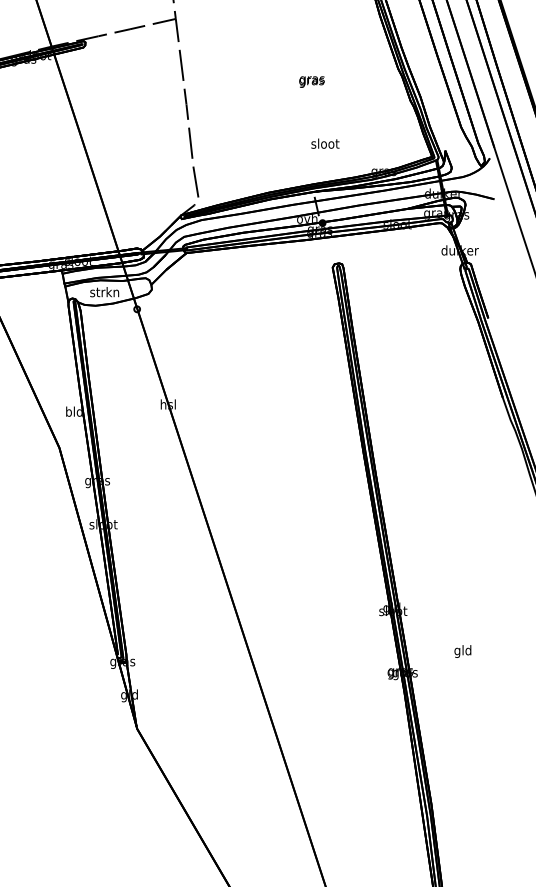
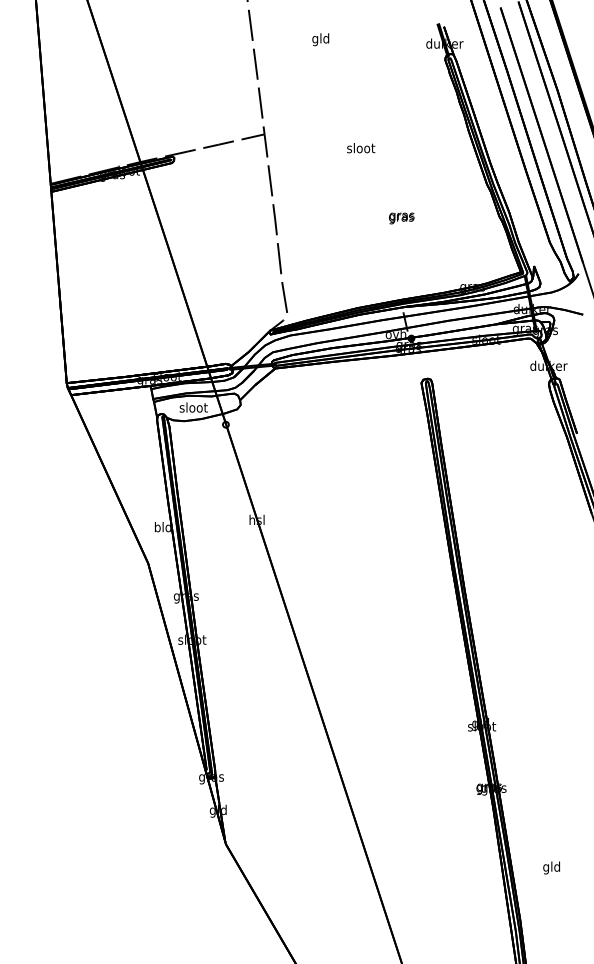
text: (311, 82) -> (401, 218), moved
text: (325, 144) -> (361, 148), moved
text: (104, 292) -> (193, 407), strkn -> sloot
text: (462, 651) -> (551, 867), moved

